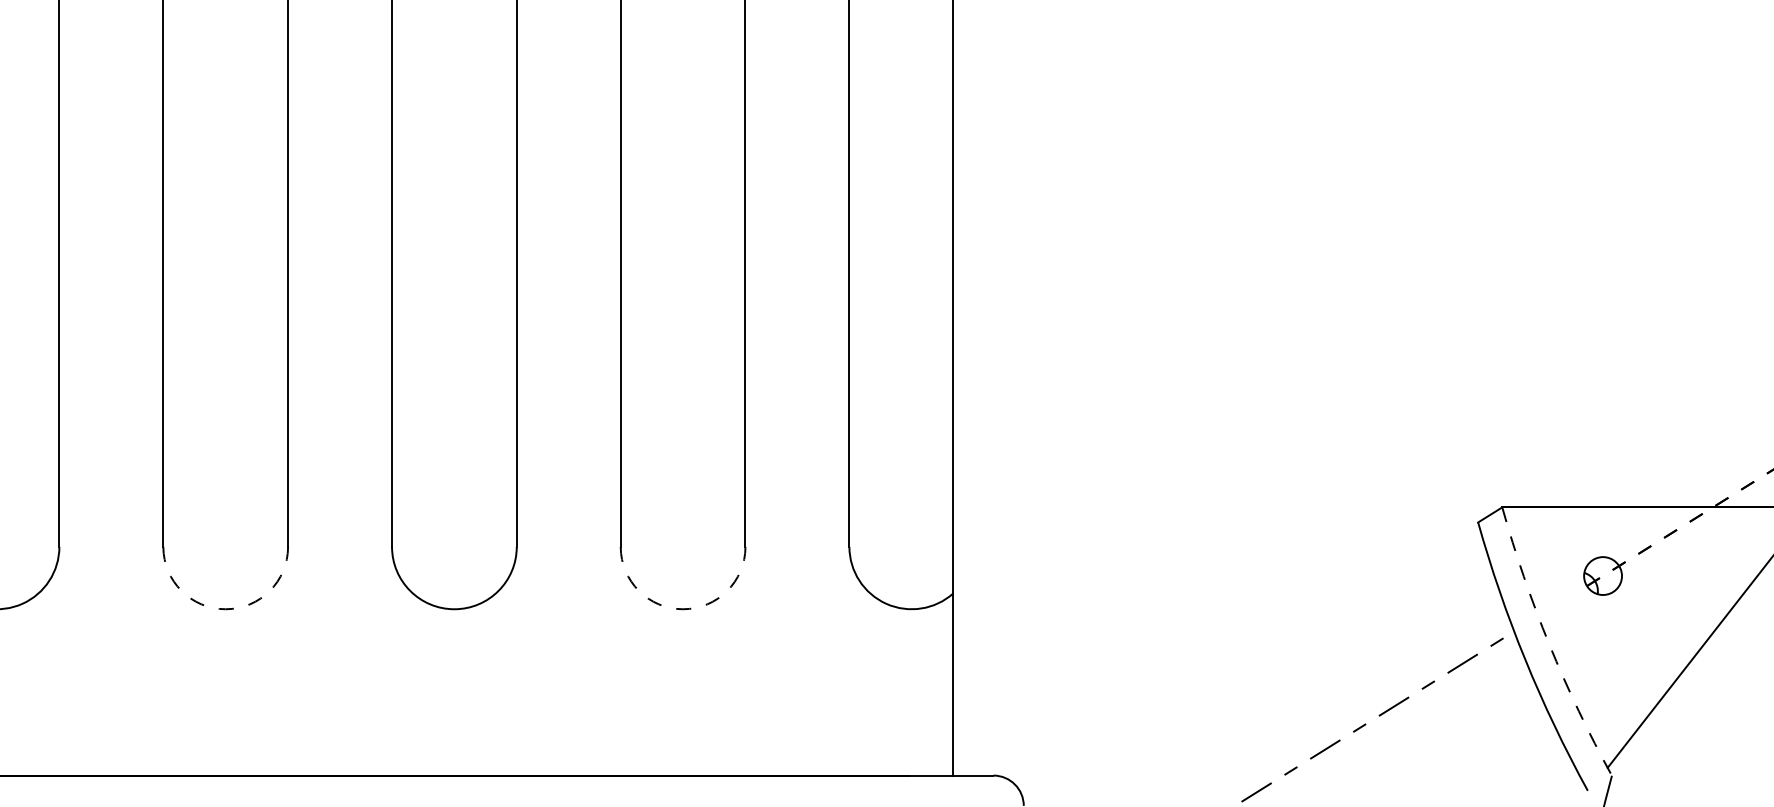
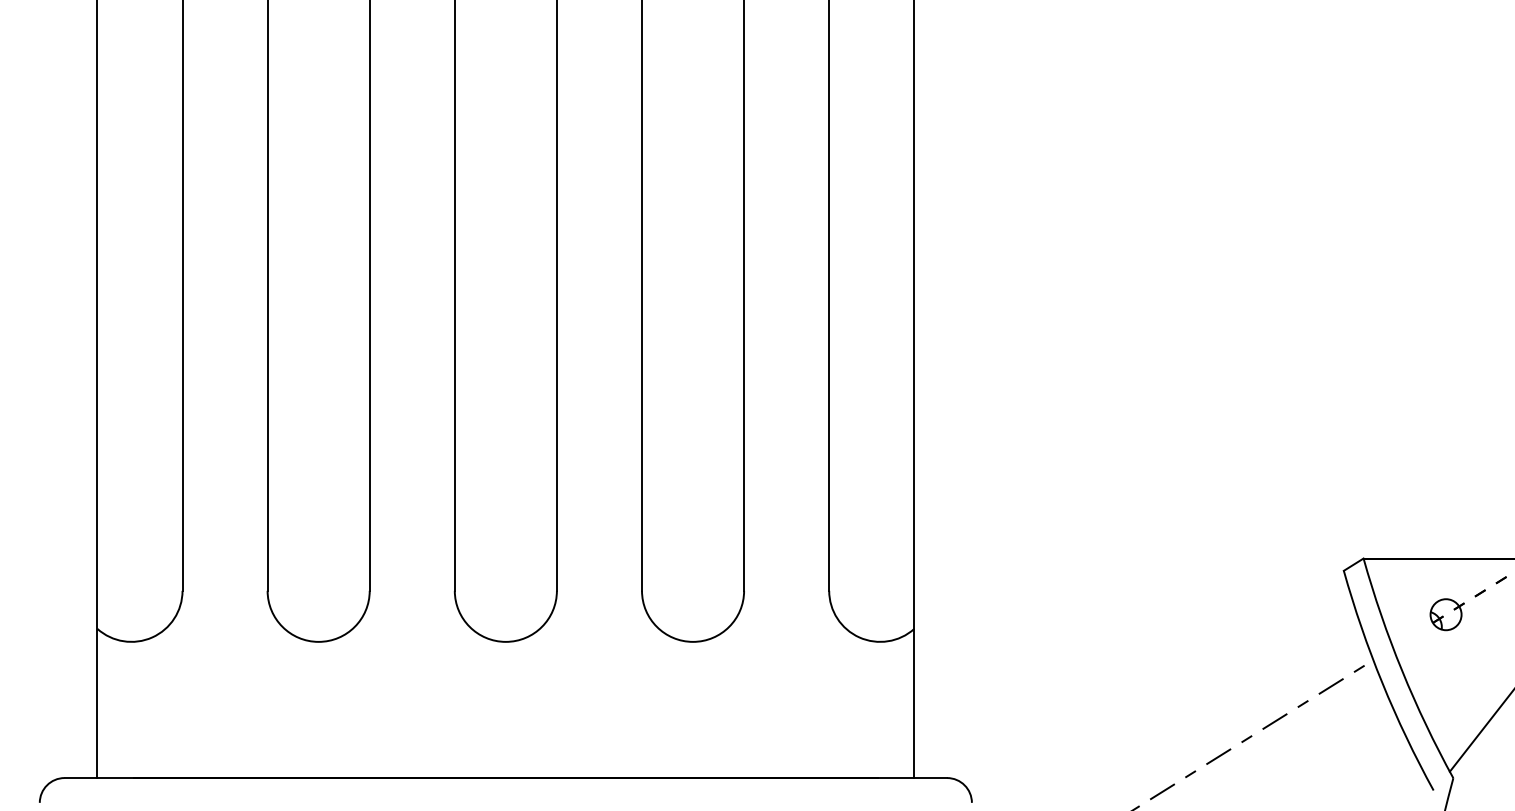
arc: (225, 608) -> (318, 641), dashed -> solid
arc: (683, 608) -> (693, 641), dashed -> solid
arc: (1549, 644) -> (1402, 670), dashed -> solid

